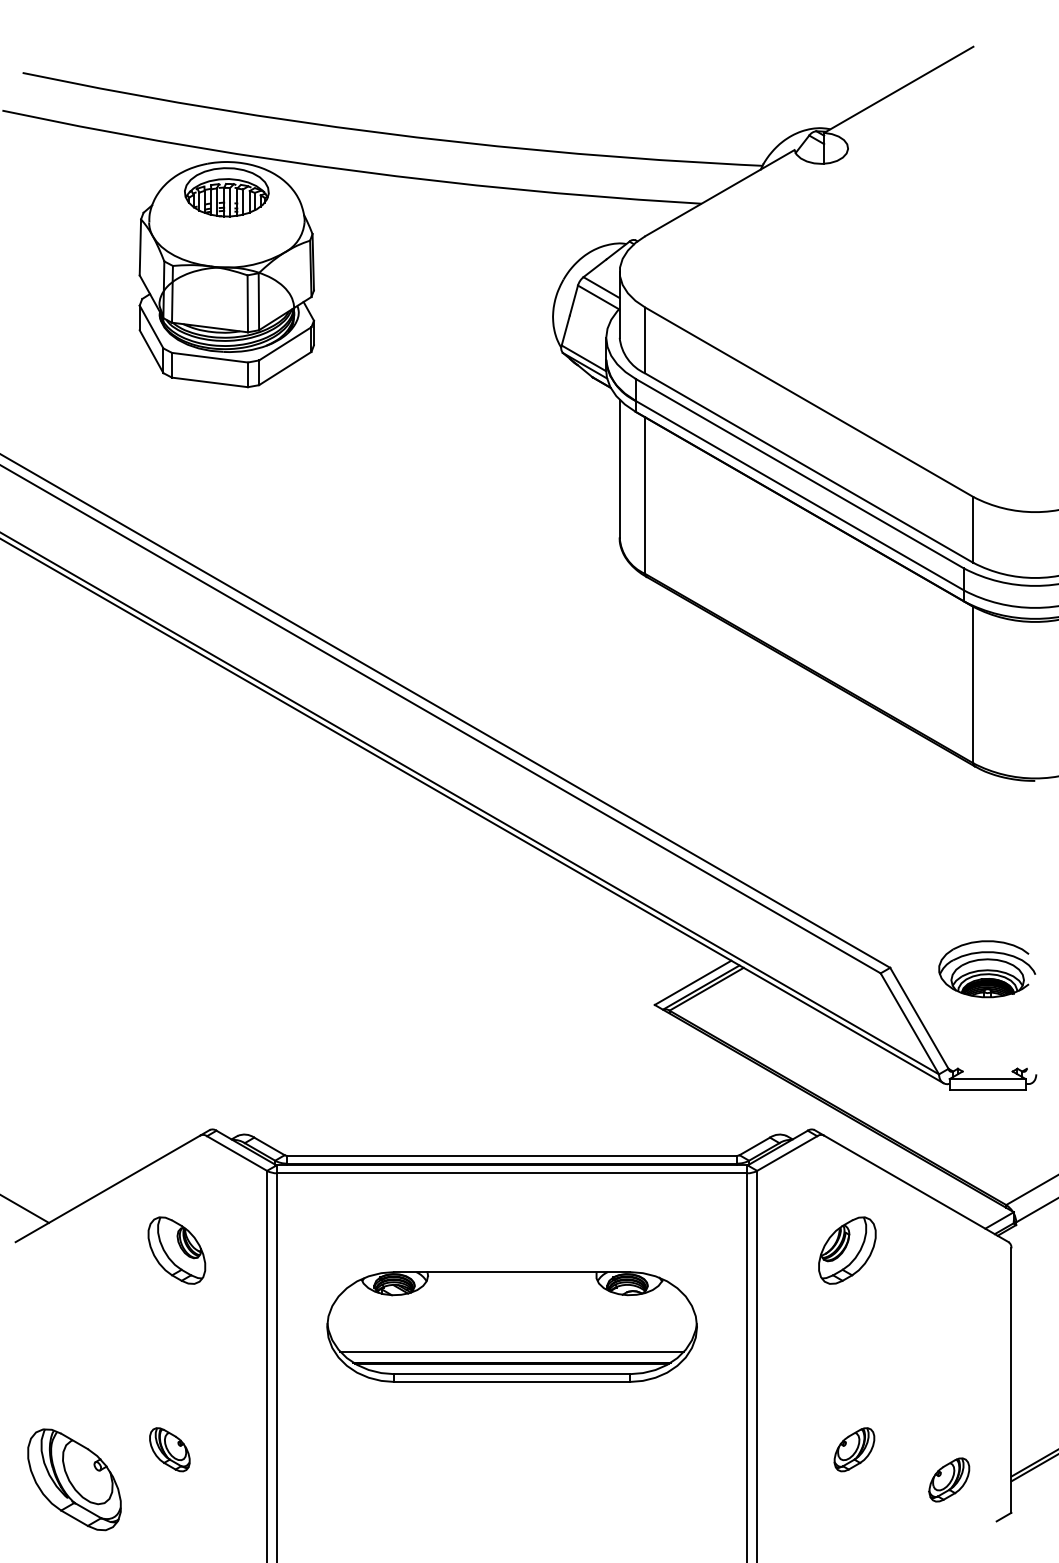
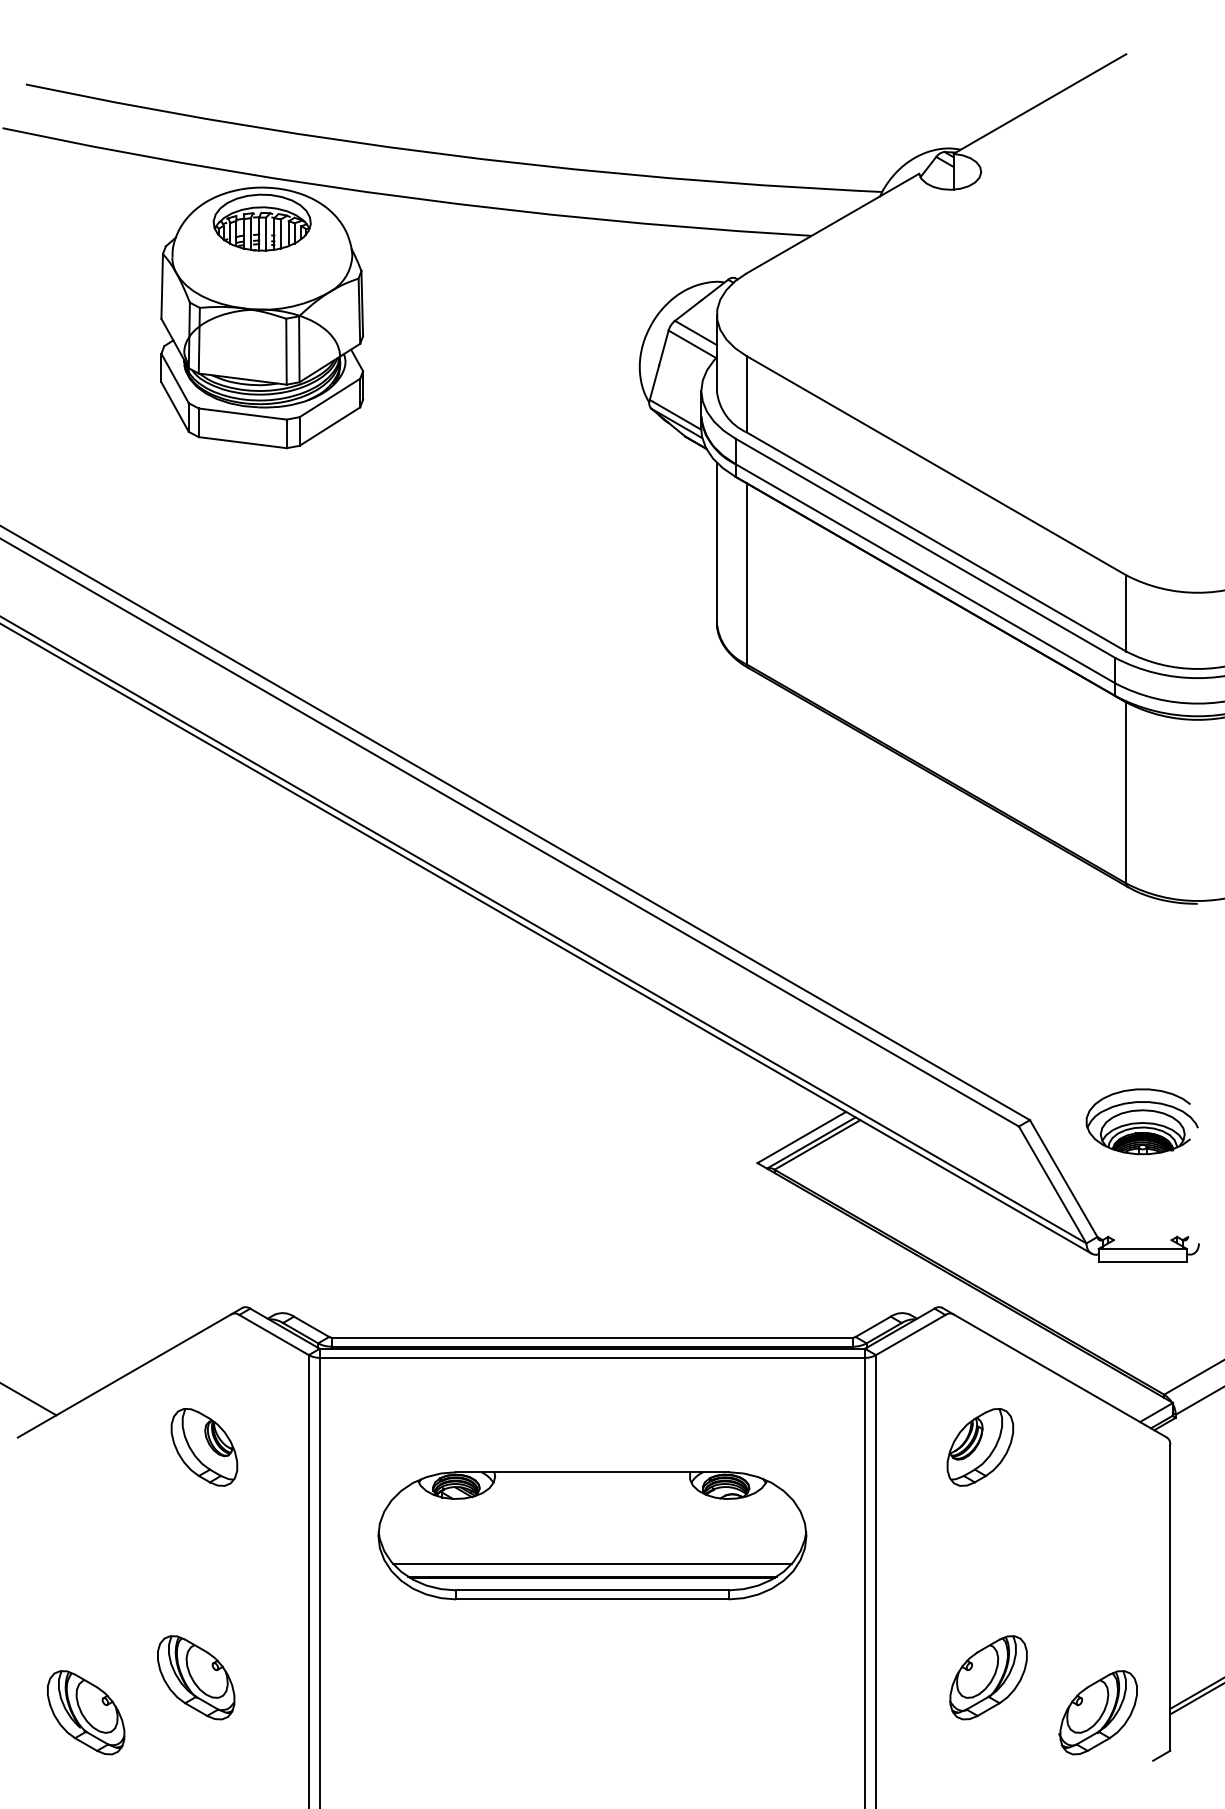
part: (170, 1449) -> (196, 1677), size x1.67
part: (854, 1449) -> (988, 1677), size x1.67
part: (74, 1479) -> (86, 1712), size x0.71
part: (948, 1479) -> (1097, 1712), size x1.67

